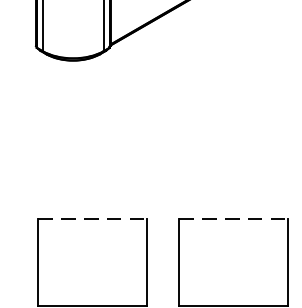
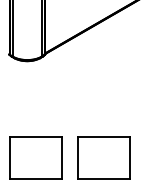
line: (92, 219) -> (36, 137), dashed -> solid
line: (234, 219) -> (104, 137), dashed -> solid

